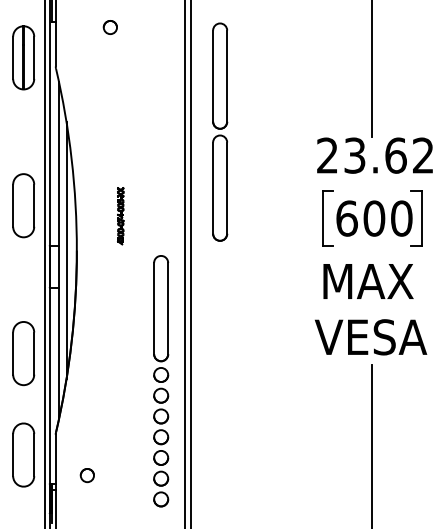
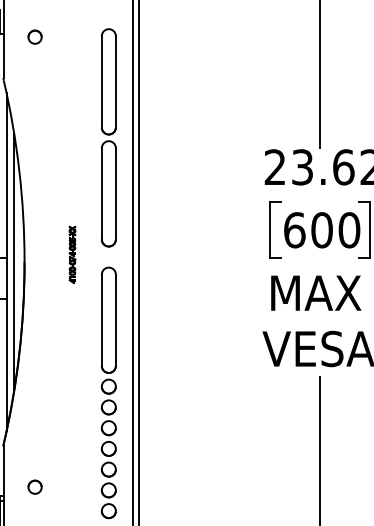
circle: (109, 27) -> (34, 37), moved
part: (220, 131) -> (109, 137), moved
part: (120, 216) -> (72, 255), moved

